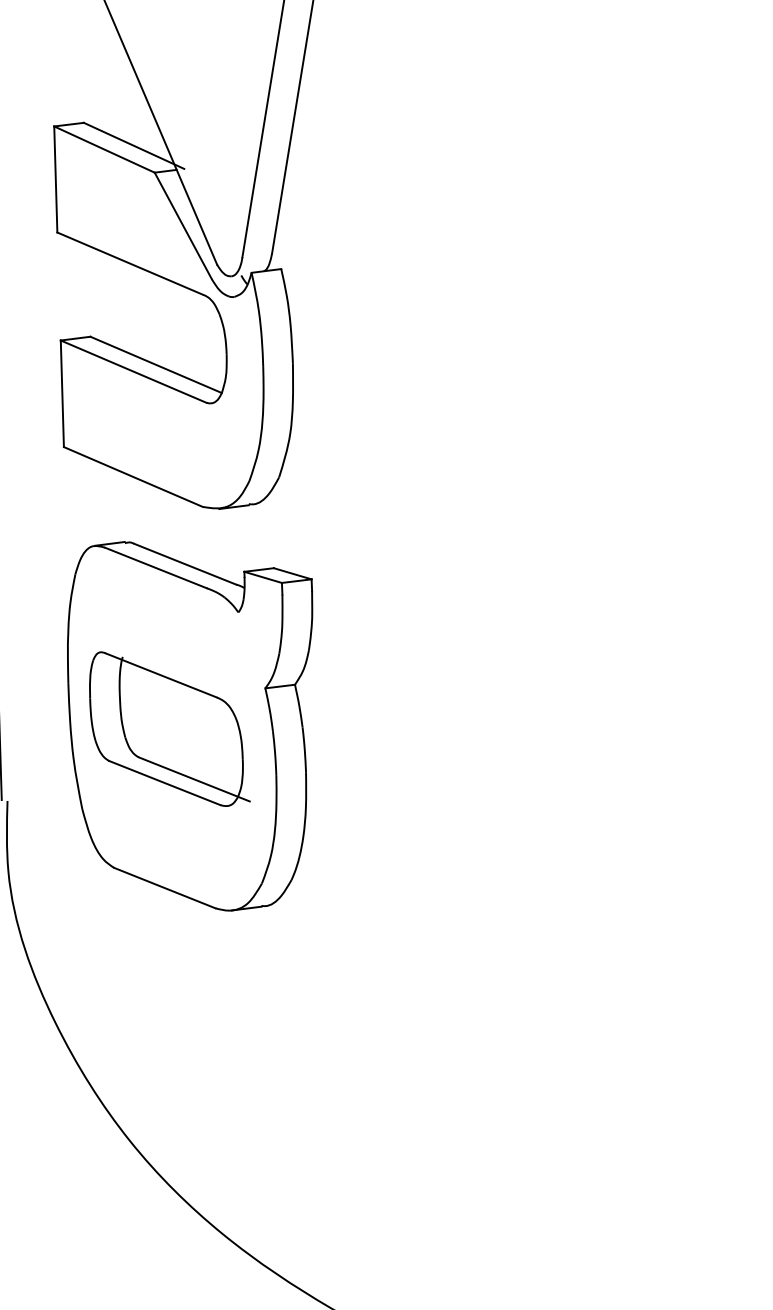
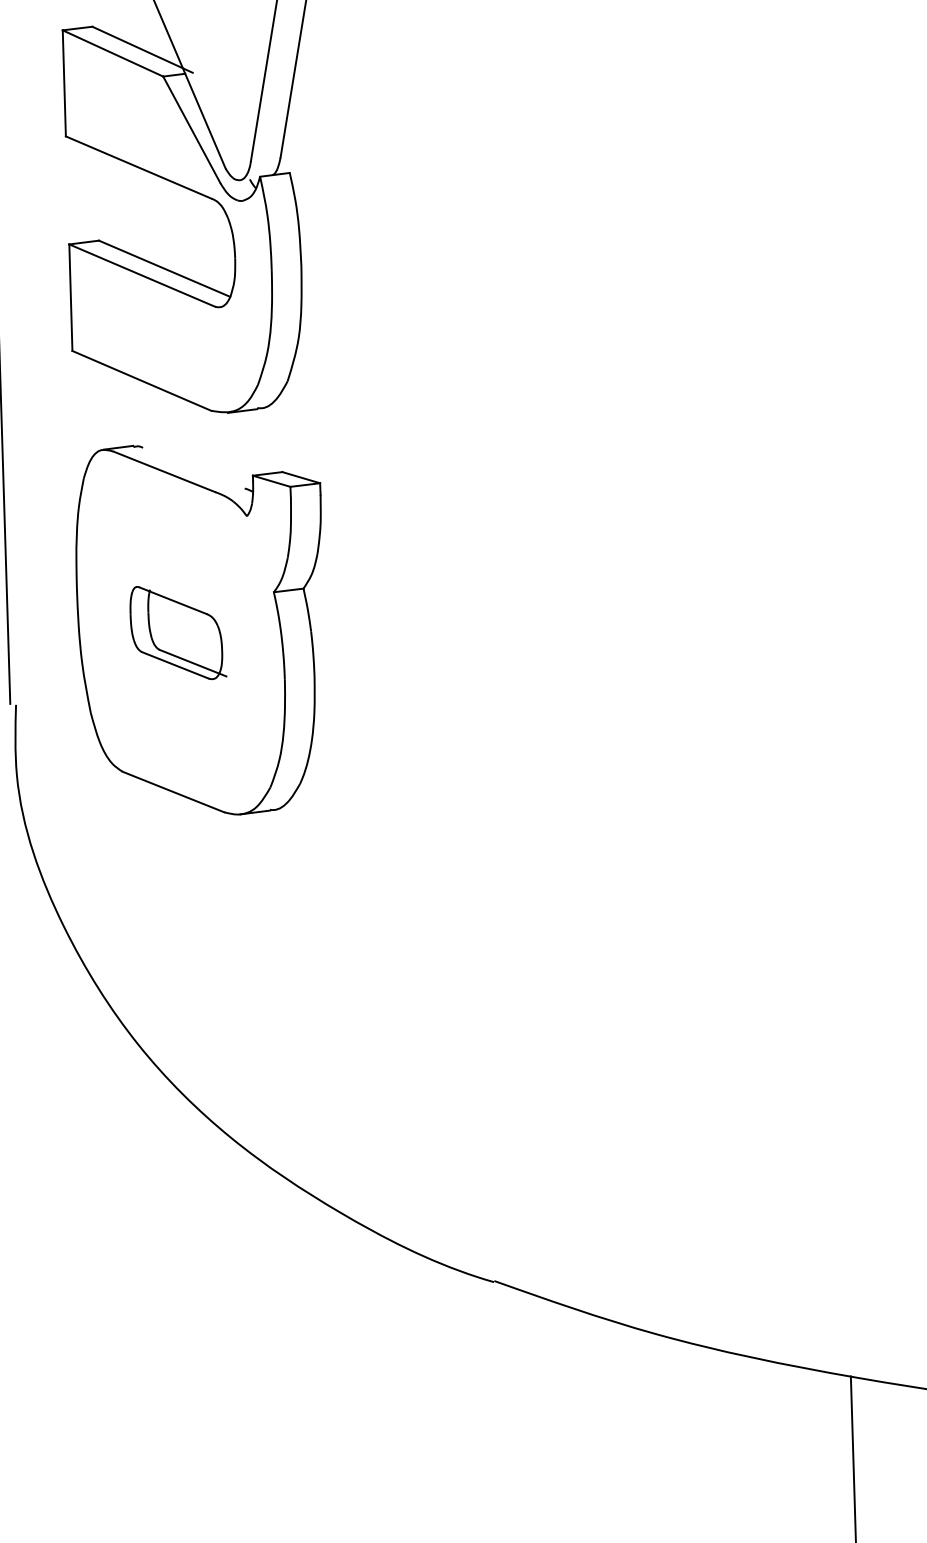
line: (184, 563) -> (193, 467), removed
part: (169, 728) -> (178, 632), size x0.6

